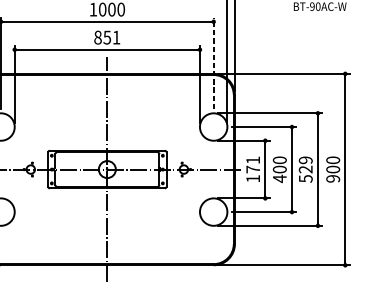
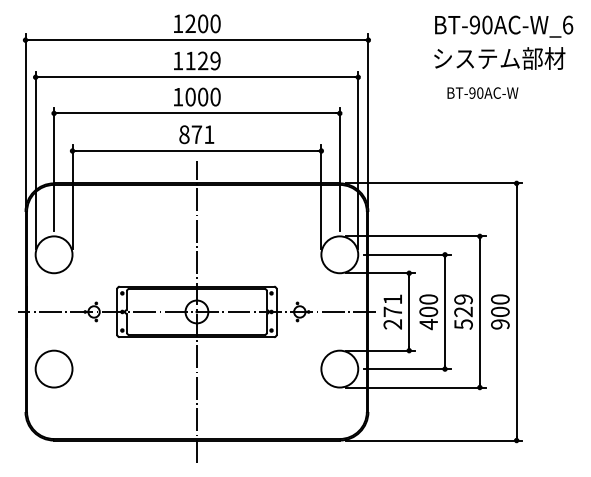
text: (107, 37) -> (196, 134), 851 -> 871
line: (213, 62) -> (339, 168), dashed -> solid
text: (252, 178) -> (392, 324), 171 -> 271

